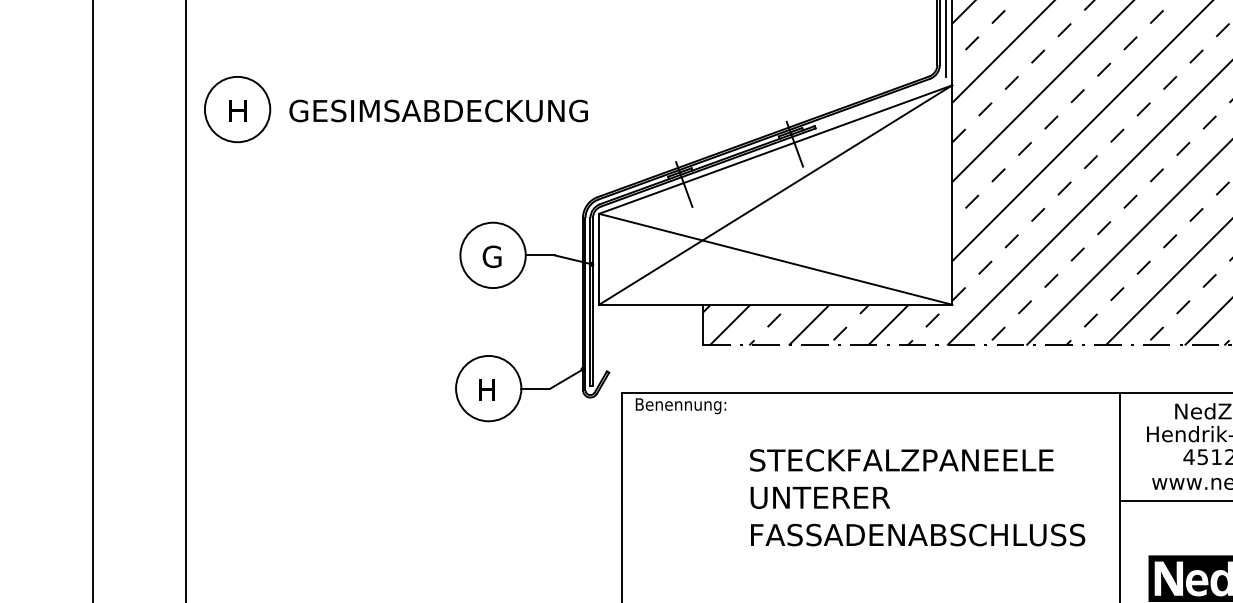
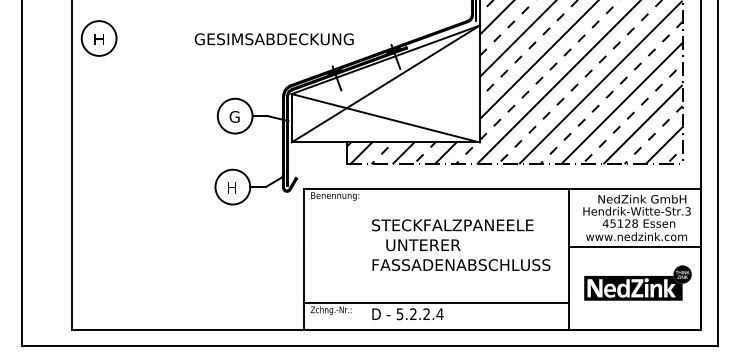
text: (437, 111) -> (273, 39), moved
text: (820, 498) -> (423, 245), moved

